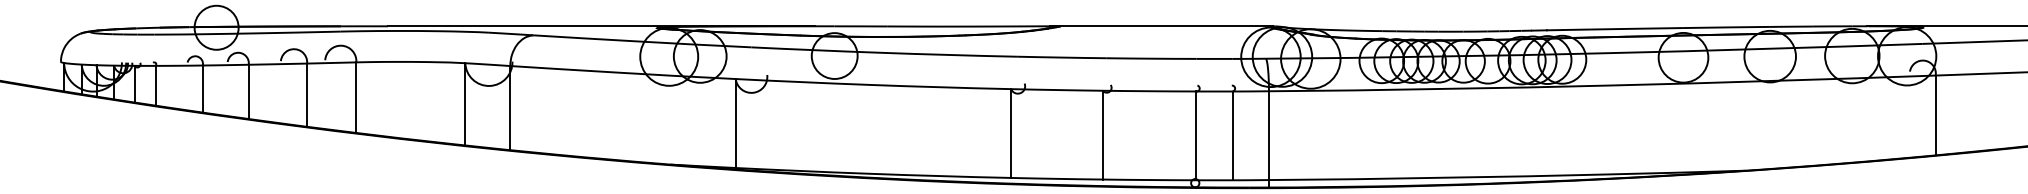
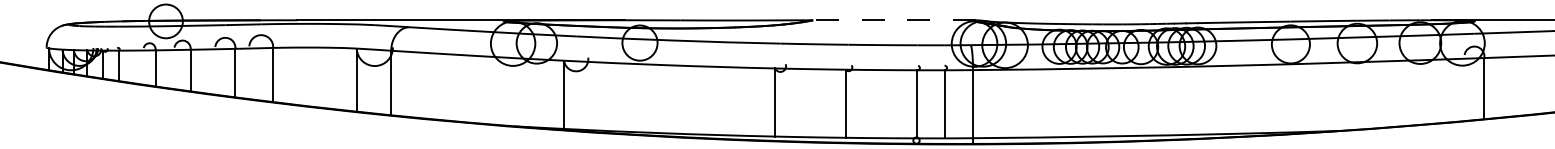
line: (1161, 26) -> (890, 20), solid -> dashed

